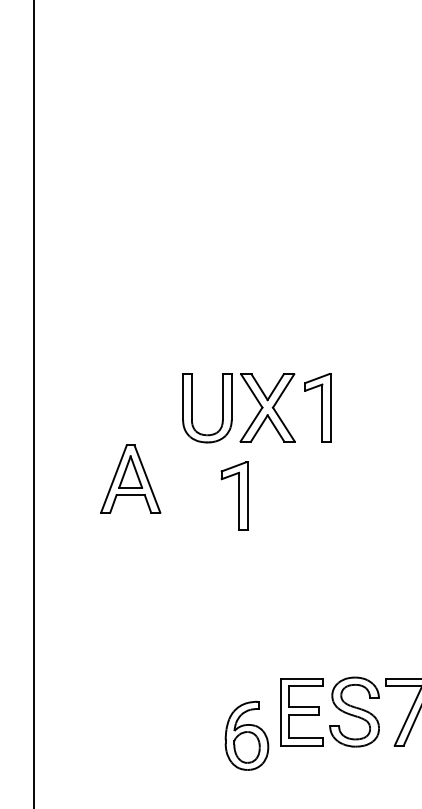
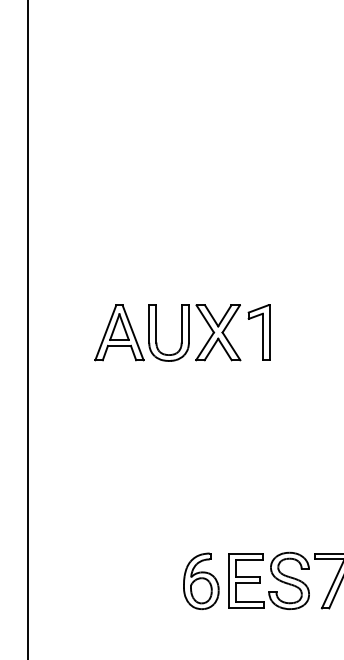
part: (130, 478) -> (119, 332), moved
part: (233, 495) -> (190, 404), removed
part: (247, 734) -> (201, 580), moved

